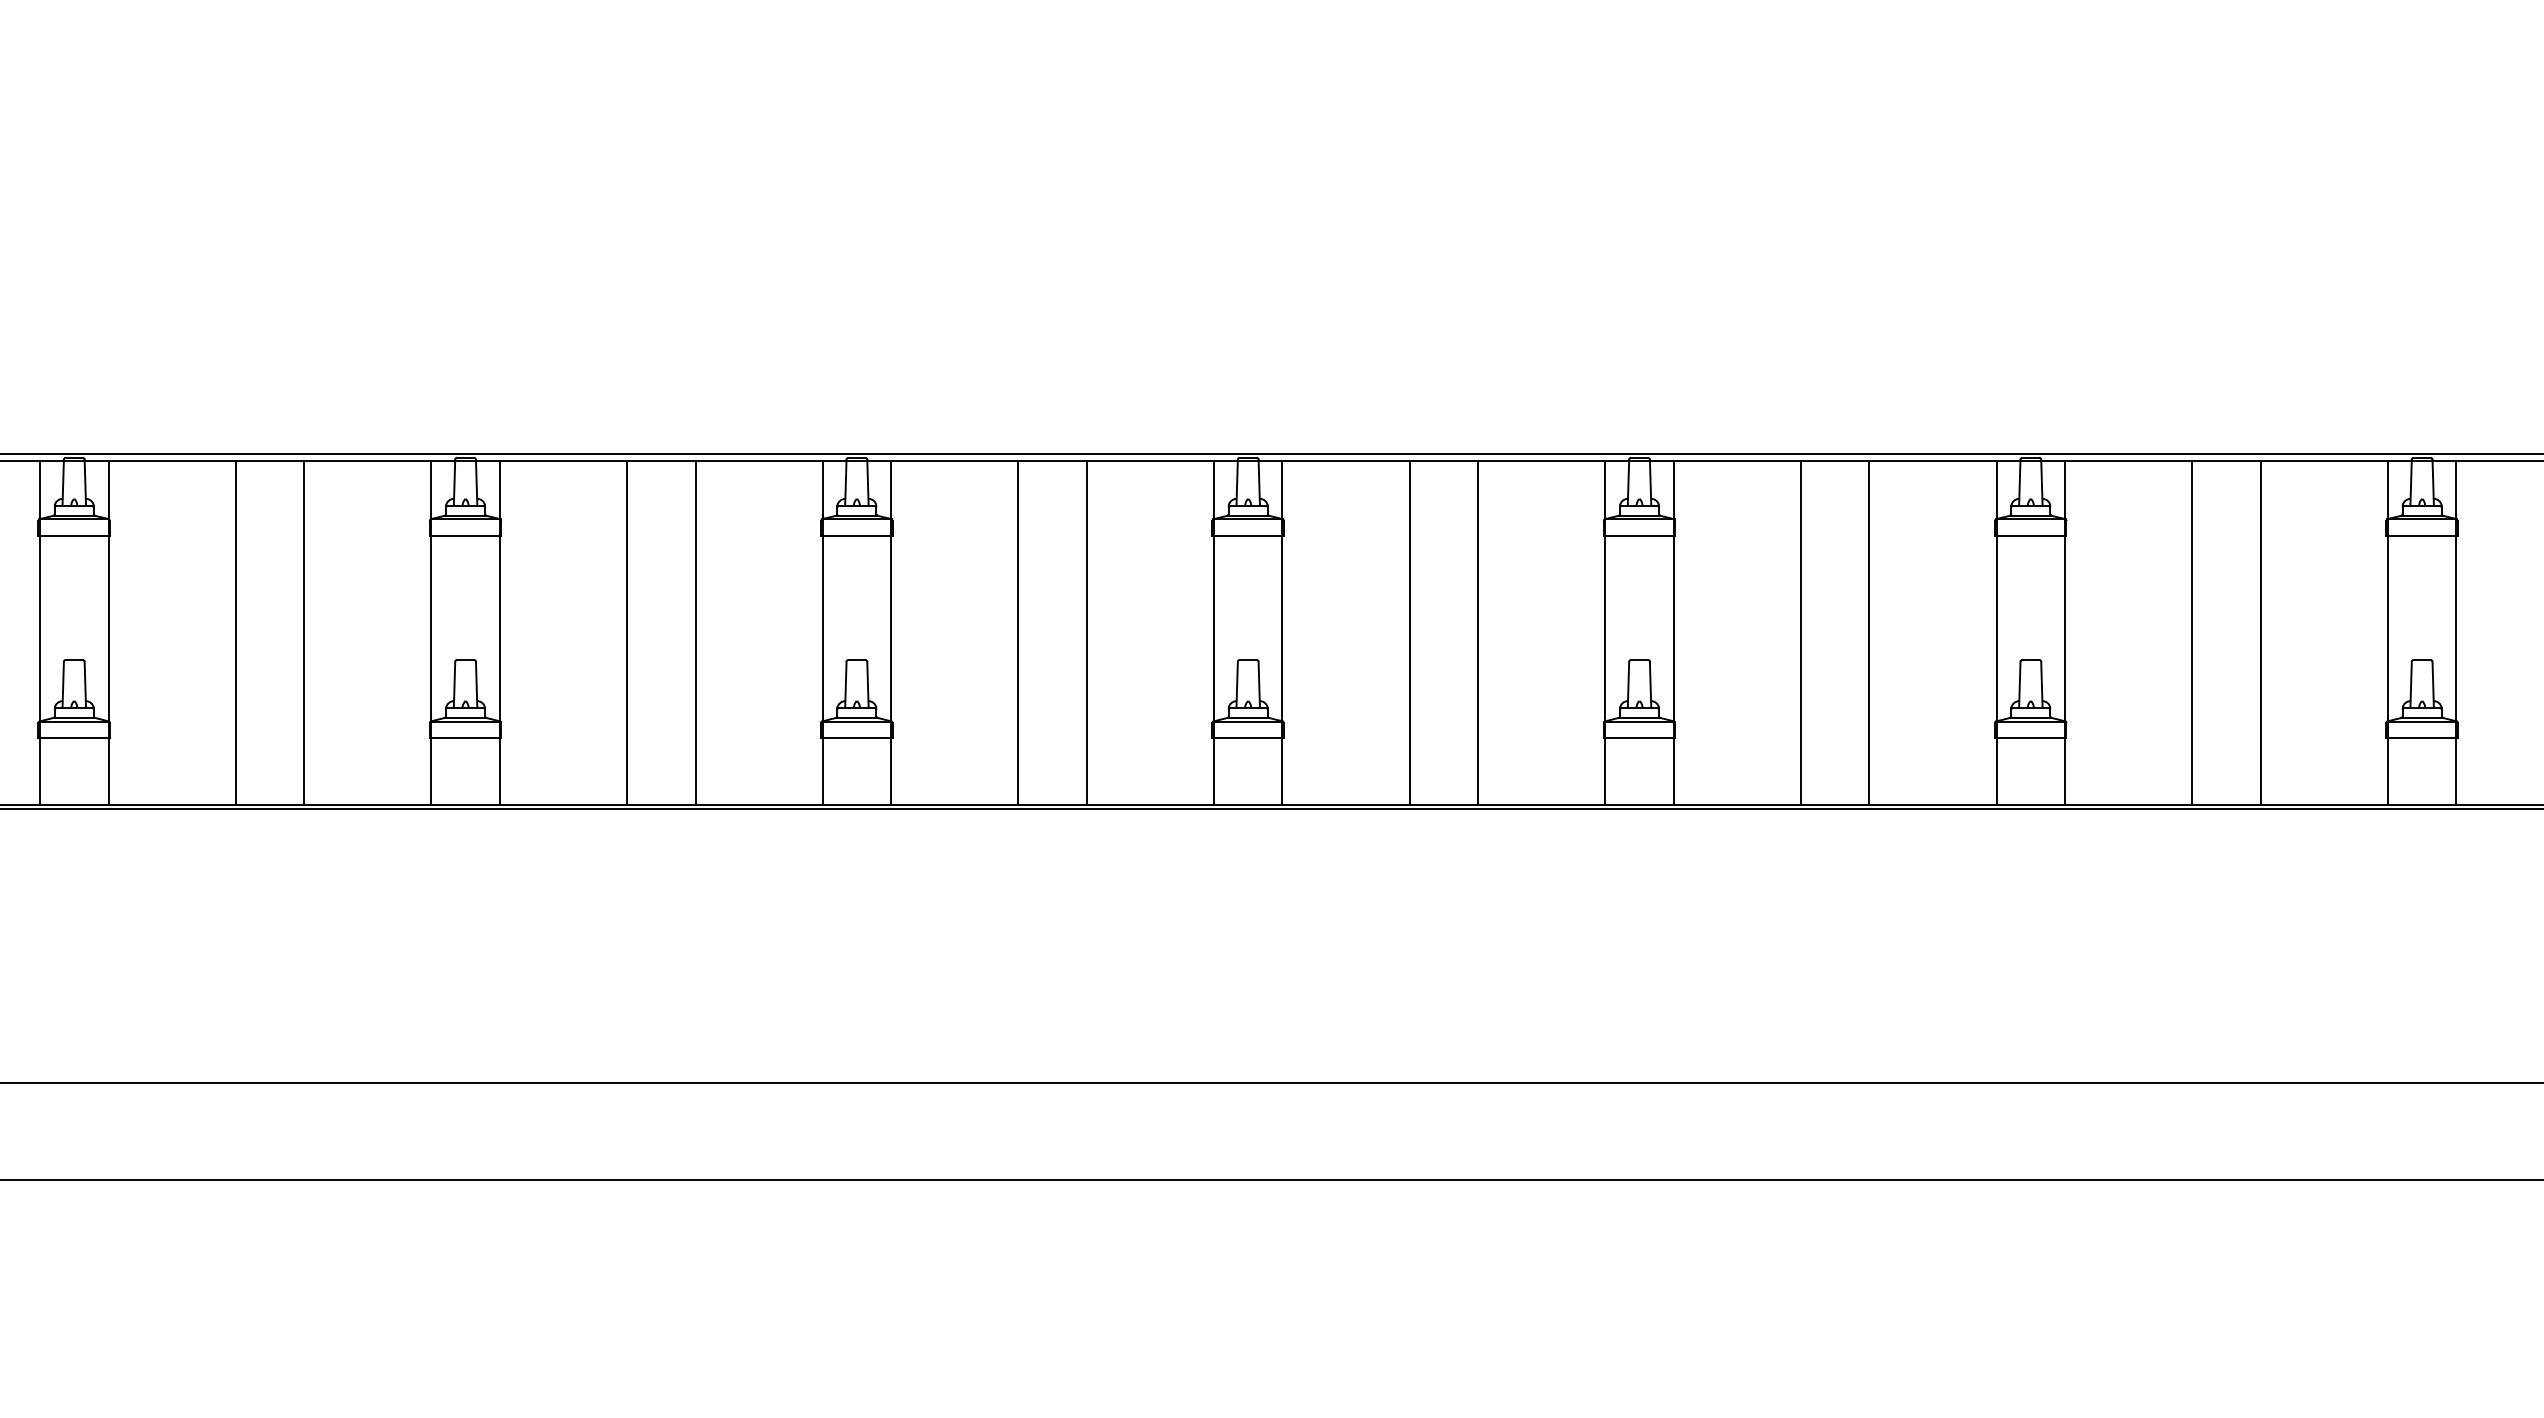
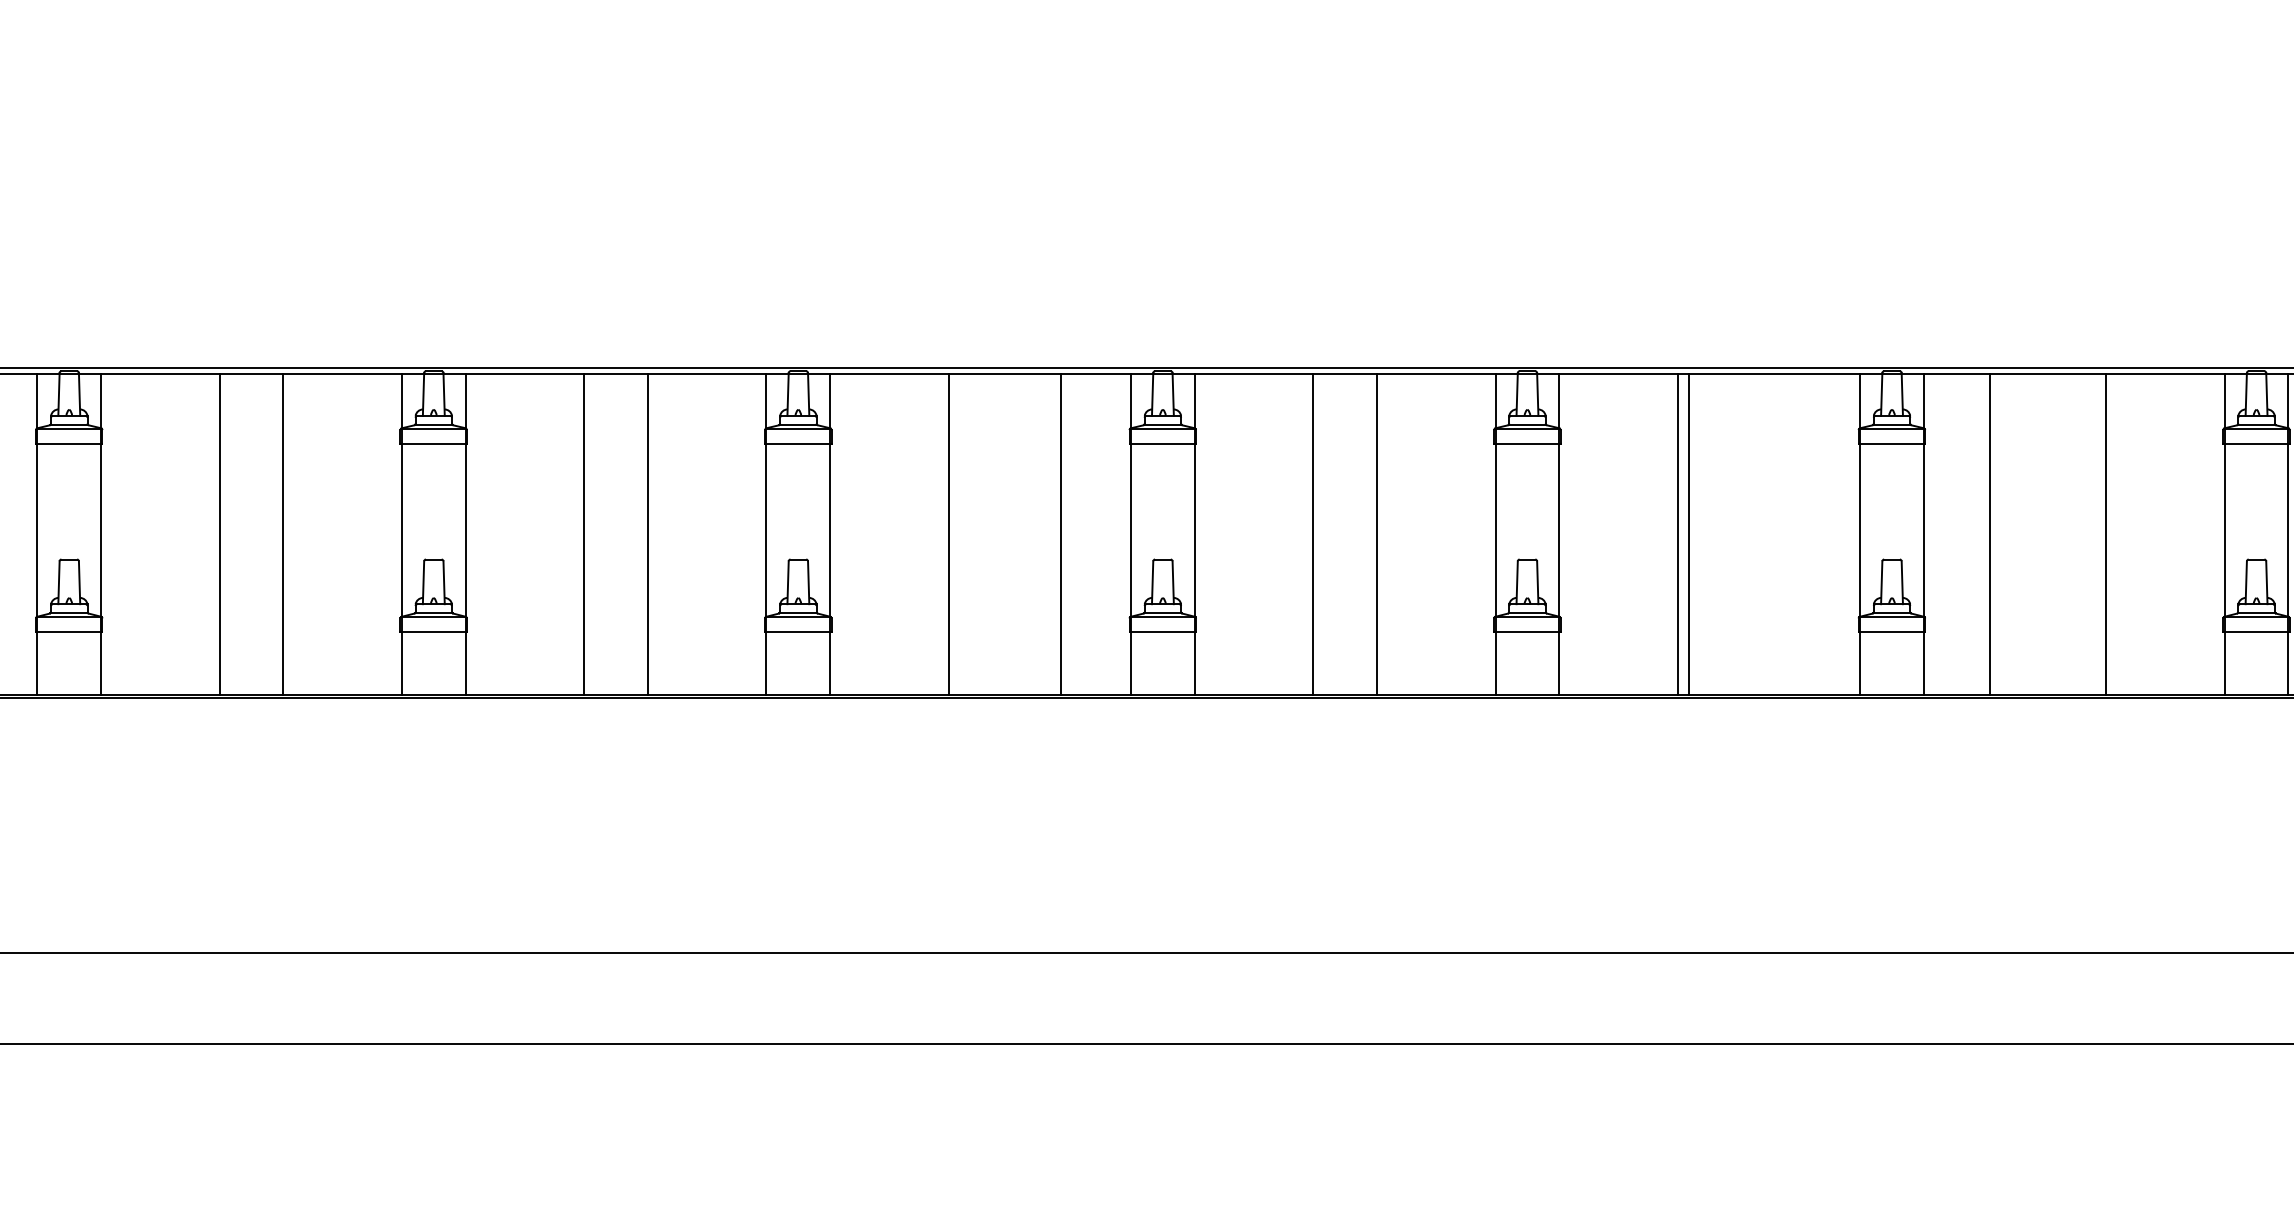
line: (1086, 632) -> (1060, 533), moved
line: (1869, 632) -> (1689, 533), moved
line: (2192, 632) -> (1990, 533), moved

